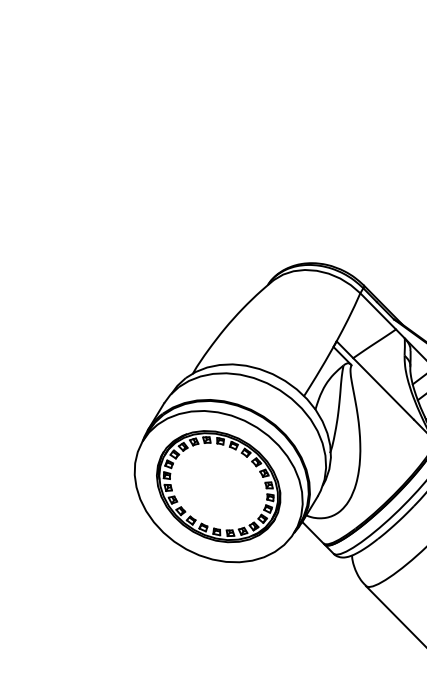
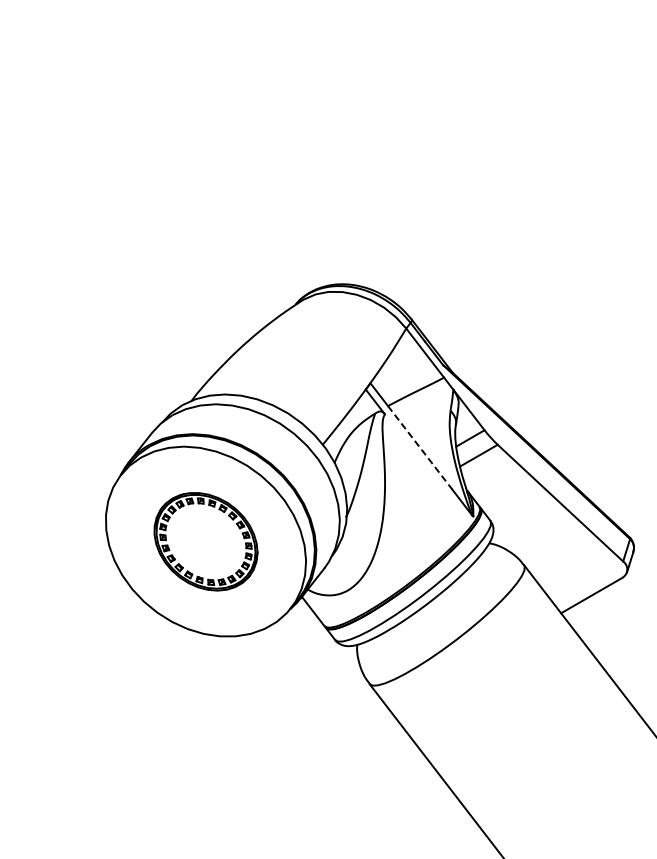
line: (383, 388) -> (420, 447), solid -> dashed
part: (218, 486) -> (205, 541), size x0.7

